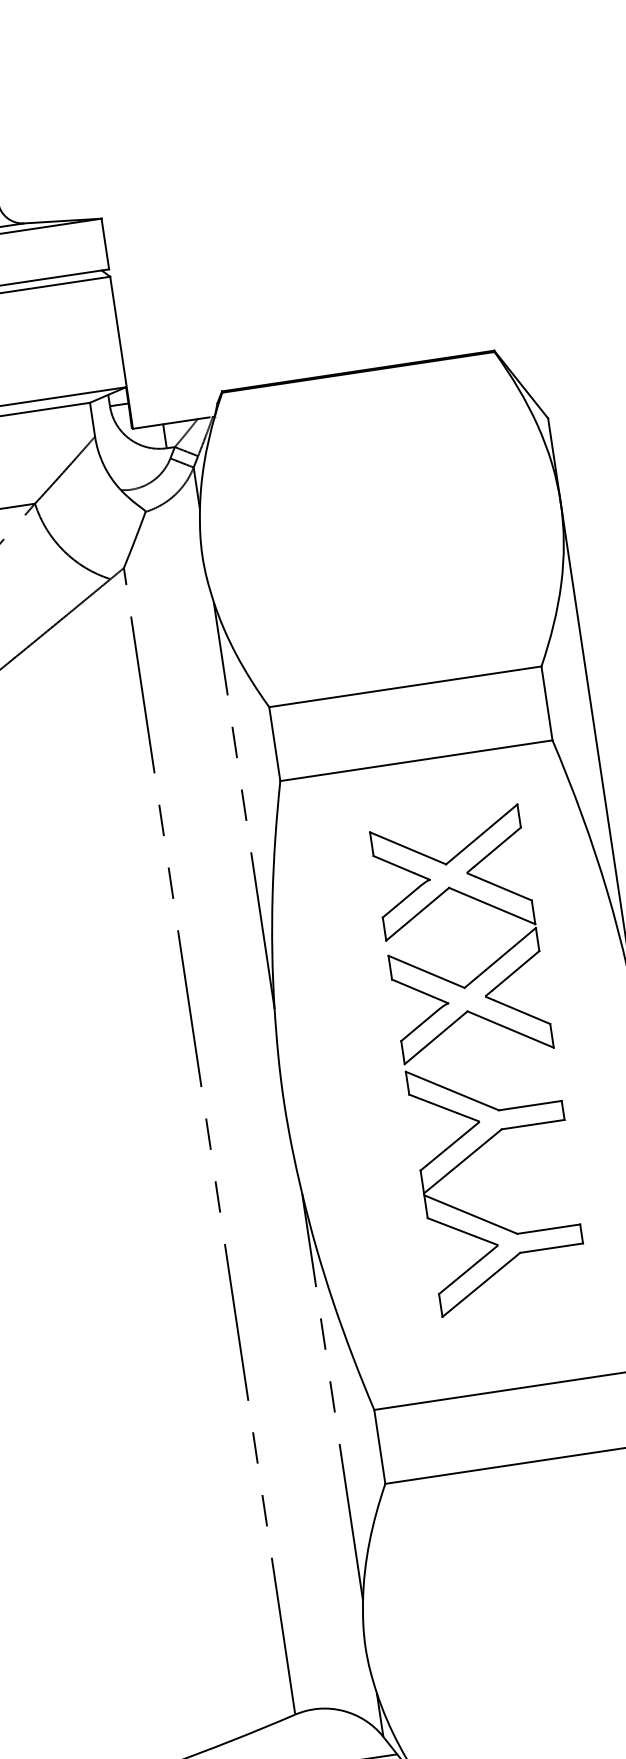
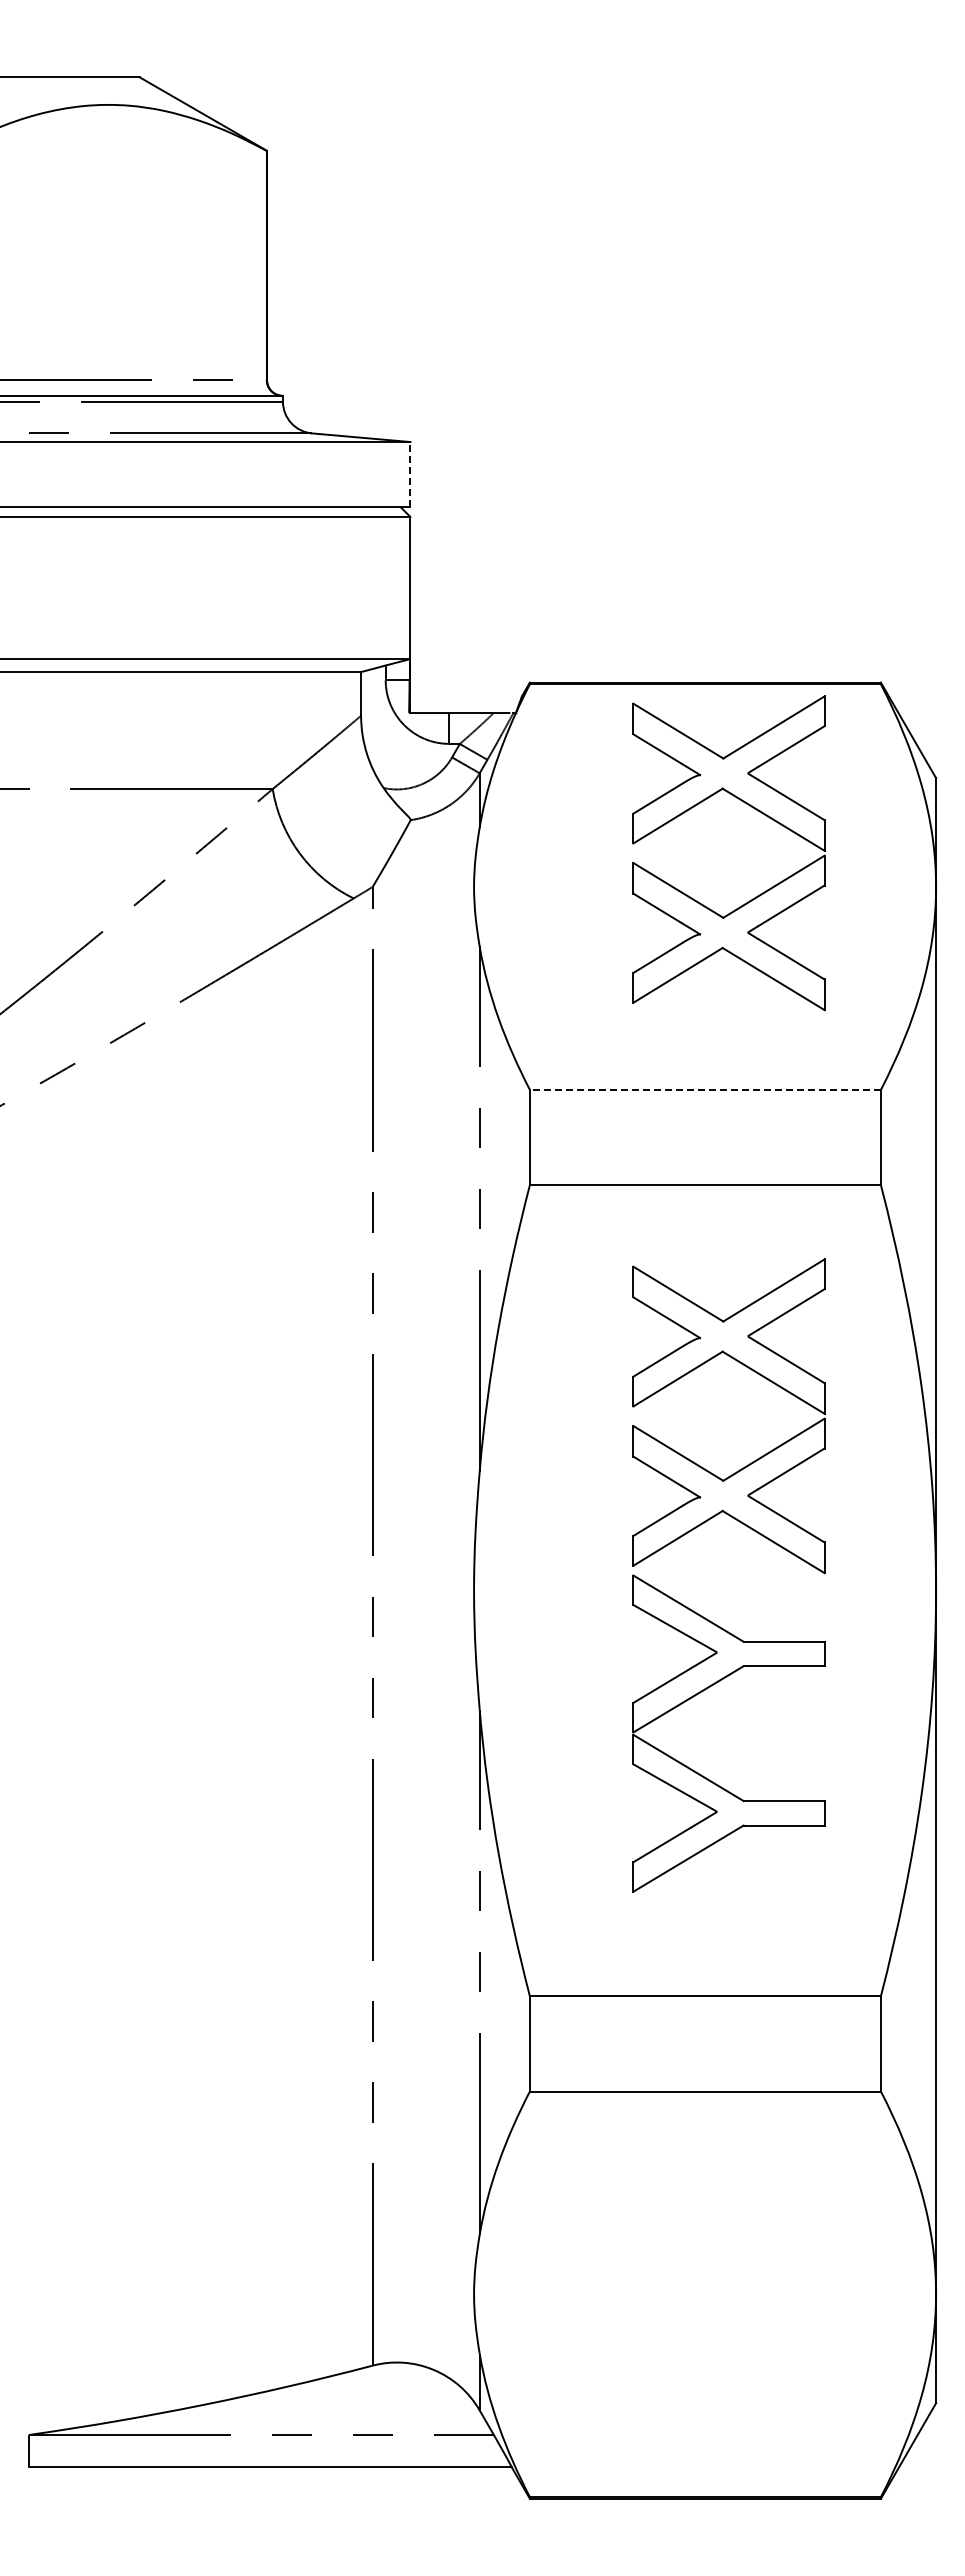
line: (105, 243) -> (410, 474), solid -> dashed
part: (419, 532) -> (752, 898), added
line: (405, 686) -> (705, 1089), solid -> dashed

